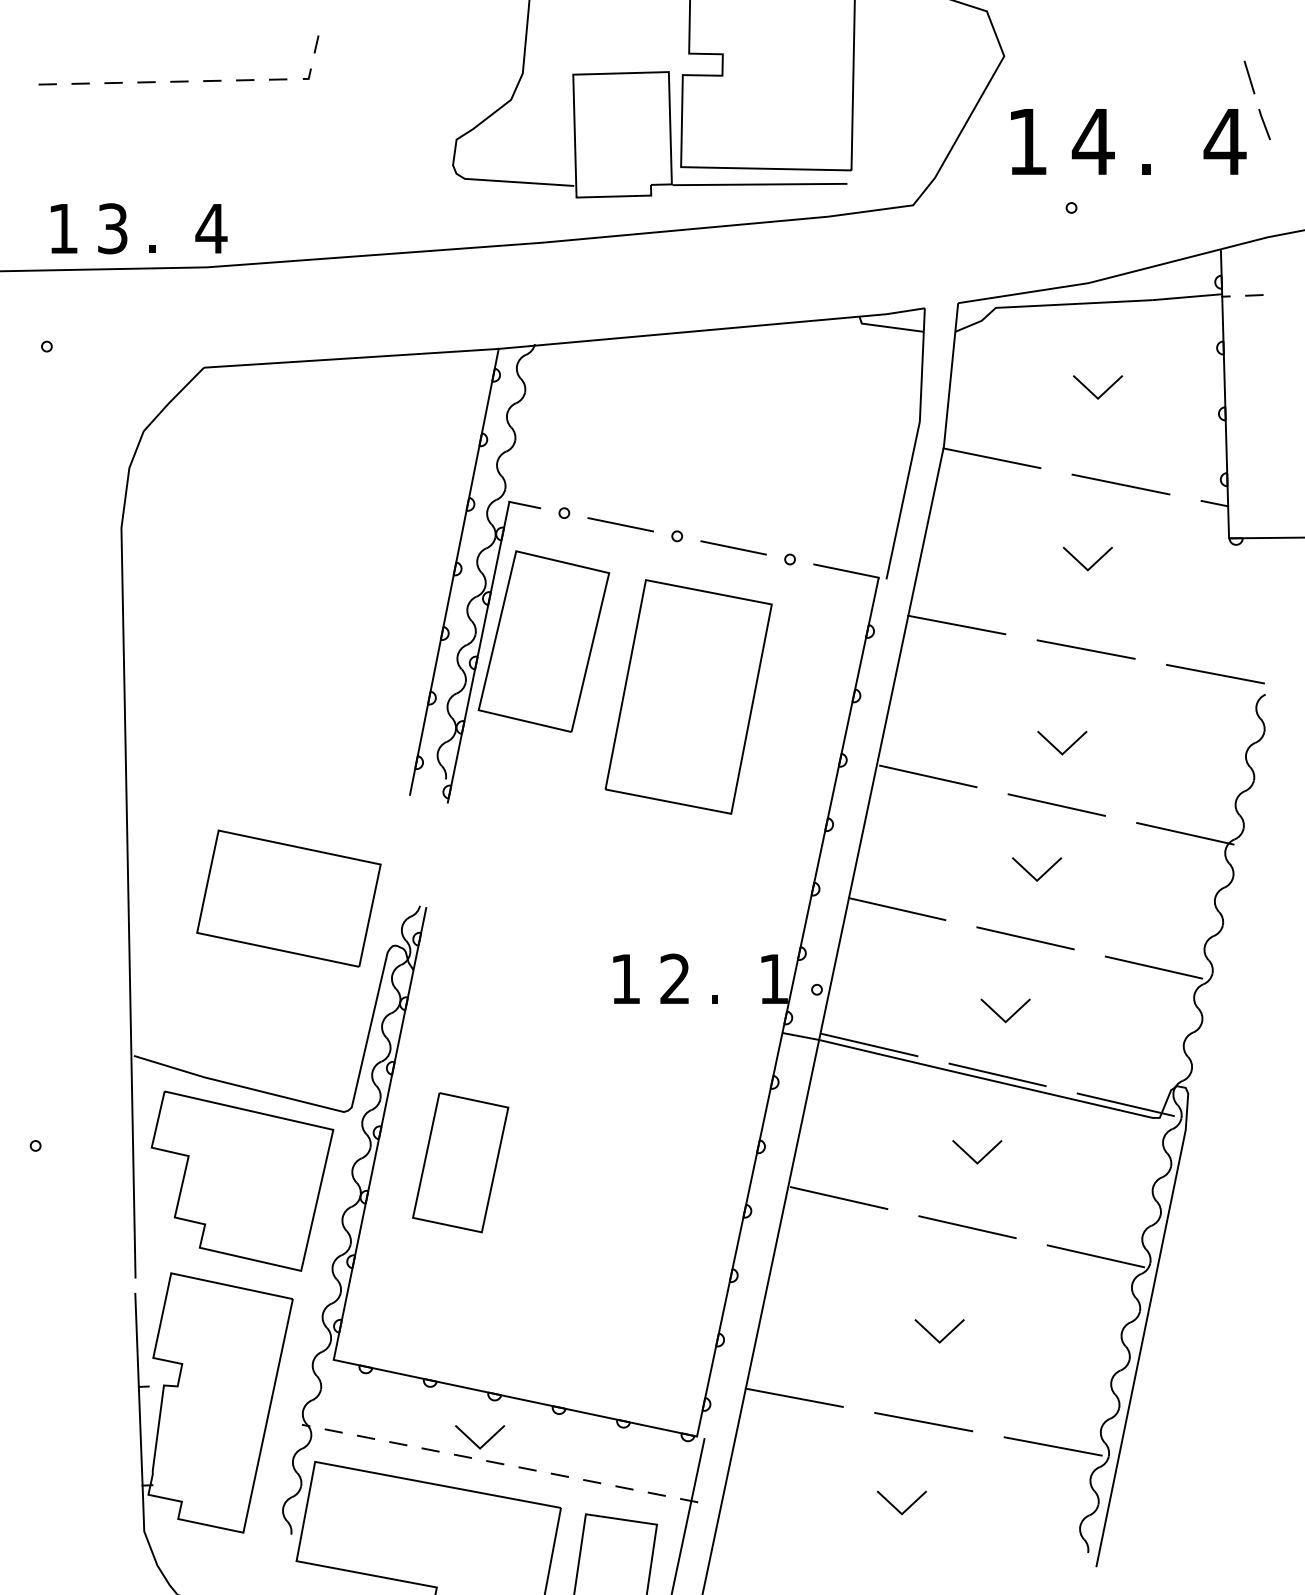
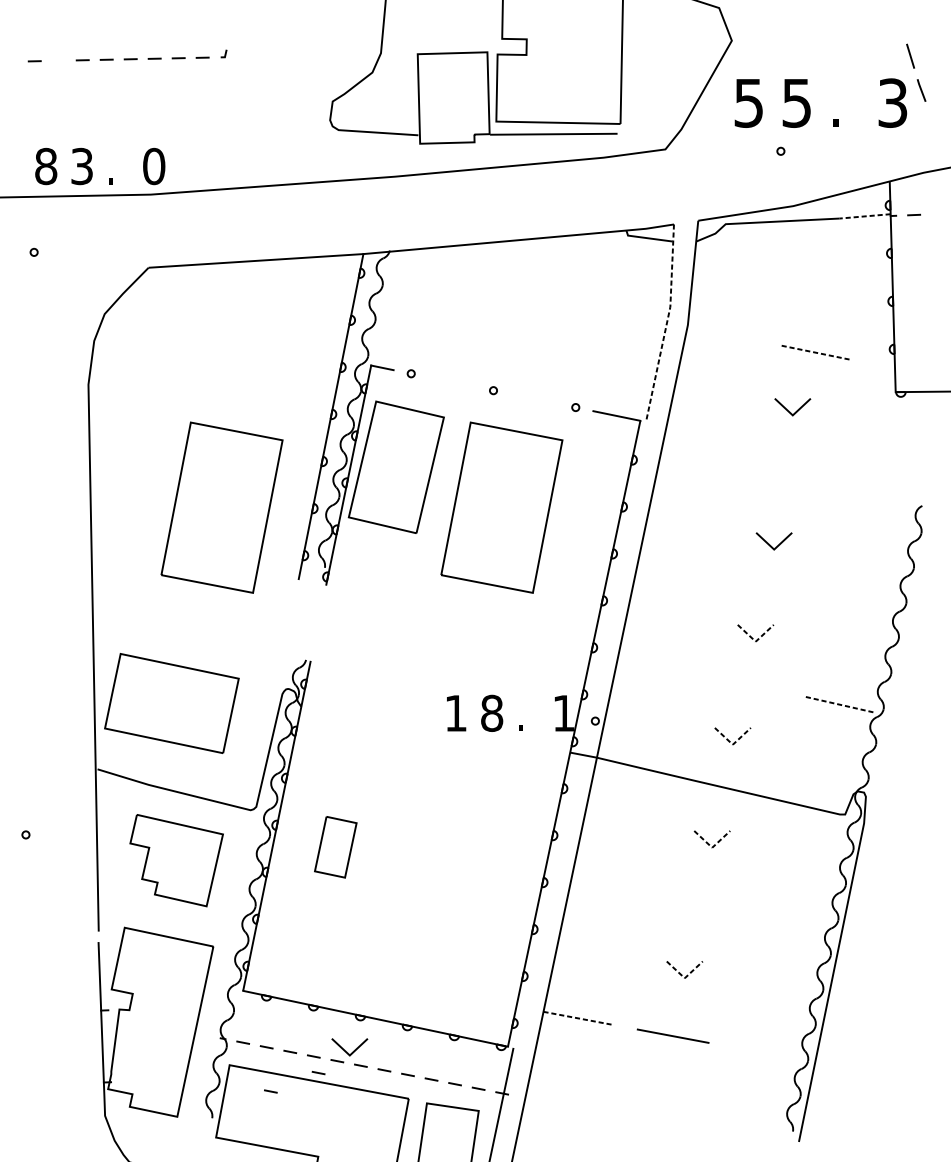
line: (316, 44) -> (230, 32), removed
line: (80, 83) -> (58, 60), removed
text: (1224, 141) -> (892, 102), 4 -> 3
text: (1027, 142) -> (748, 103), 1 -> 5
text: (1092, 142) -> (796, 103), 4 -> 5
text: (63, 228) -> (46, 166), 1 -> 8
text: (211, 228) -> (154, 166), 4 -> 0
line: (1186, 297) -> (864, 216), solid -> dashed
line: (1103, 392) -> (804, 285), removed
line: (914, 445) -> (666, 324), solid -> dashed
line: (991, 458) -> (722, 333), removed
line: (1121, 484) -> (817, 352), solid -> dashed
line: (1214, 503) -> (885, 366), removed
line: (620, 524) -> (452, 382), removed
line: (733, 547) -> (534, 398), removed
line: (956, 624) -> (697, 454), removed
line: (1085, 649) -> (791, 473), removed
line: (1215, 673) -> (885, 490), removed
part: (304, 696) -> (221, 507), added
line: (928, 776) -> (676, 565), removed
line: (1056, 804) -> (769, 586), removed
line: (1185, 833) -> (863, 607), removed
line: (1037, 880) -> (756, 641), solid -> dashed
part: (288, 898) -> (171, 703), moved
line: (897, 909) -> (654, 662), removed
line: (1025, 938) -> (747, 683), removed
line: (1154, 967) -> (841, 704), solid -> dashed
text: (675, 978) -> (492, 712), 2 -> 8
line: (1005, 1022) -> (732, 744), solid -> dashed
line: (869, 1044) -> (633, 761), removed
line: (997, 1074) -> (726, 782), removed
line: (1125, 1104) -> (820, 804), removed
part: (460, 1162) -> (335, 847), size x0.6
line: (977, 1163) -> (712, 847), solid -> dashed
part: (242, 1180) -> (176, 860), size x0.7
line: (838, 1198) -> (611, 873), removed
line: (967, 1227) -> (705, 894), removed
line: (1095, 1256) -> (798, 915), removed
line: (939, 1342) -> (684, 978), solid -> dashed
line: (794, 1397) -> (578, 1018), solid -> dashed
line: (1052, 1446) -> (767, 1053), removed
line: (437, 1472) -> (318, 1072), added
line: (371, 1497) -> (270, 1091), added
line: (896, 1507) -> (653, 1098), removed

